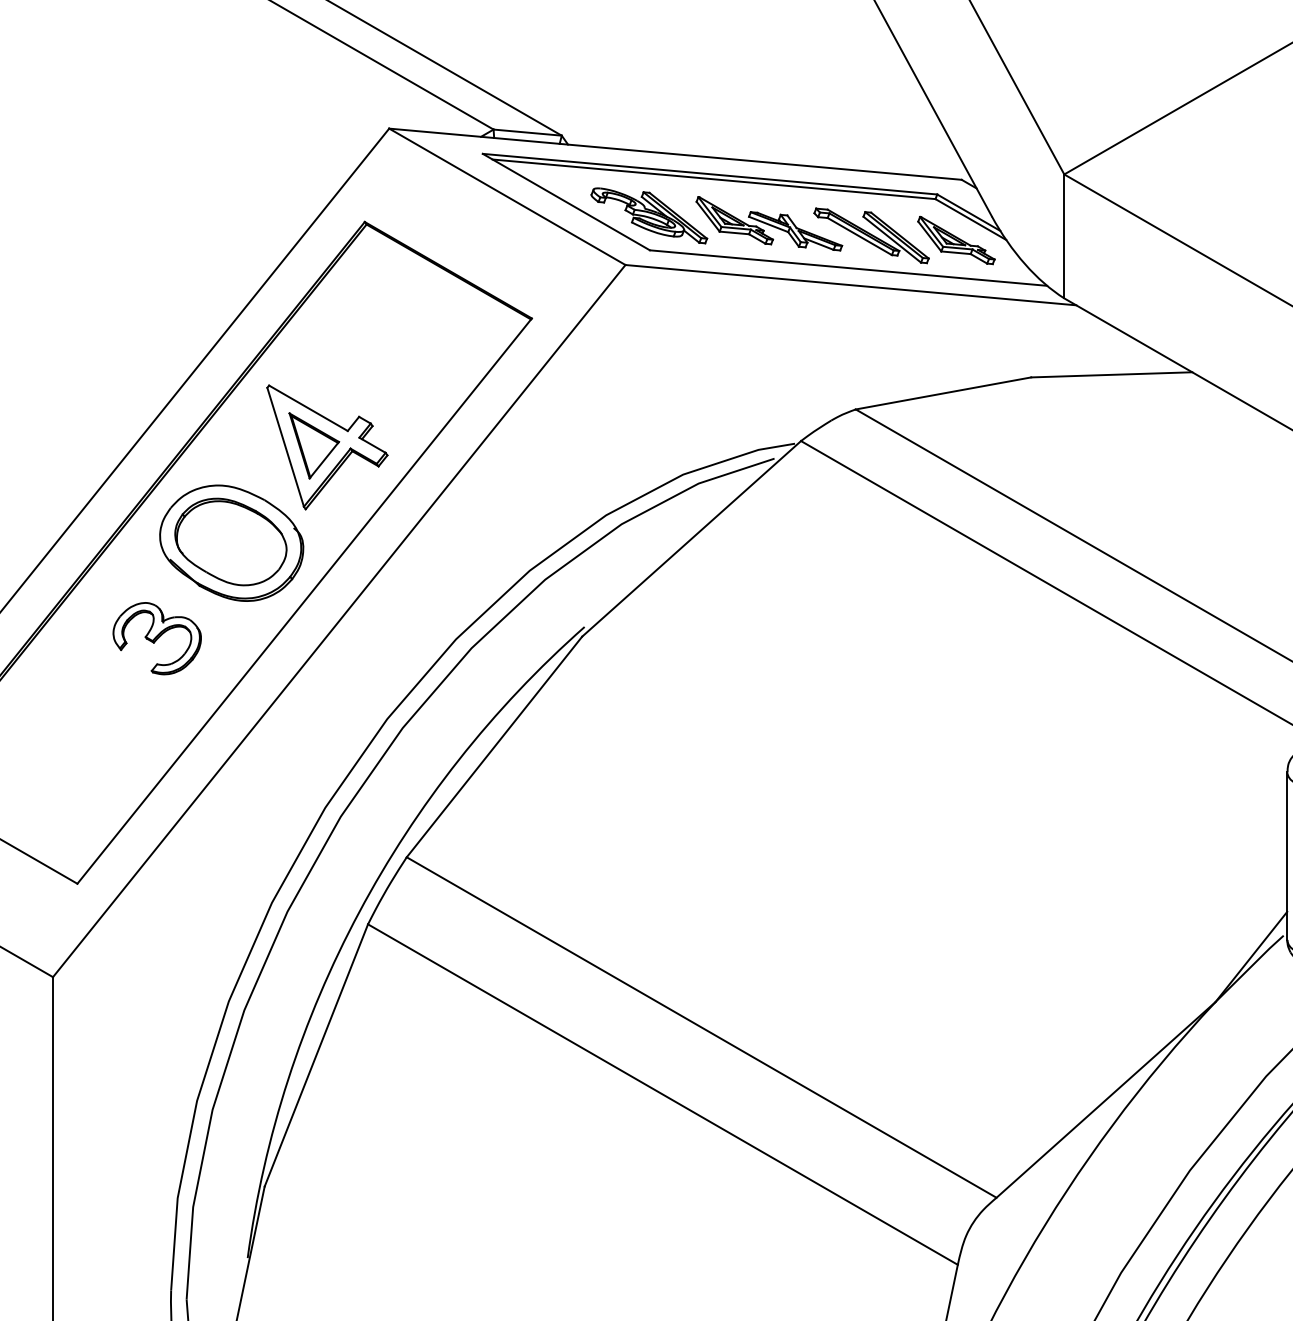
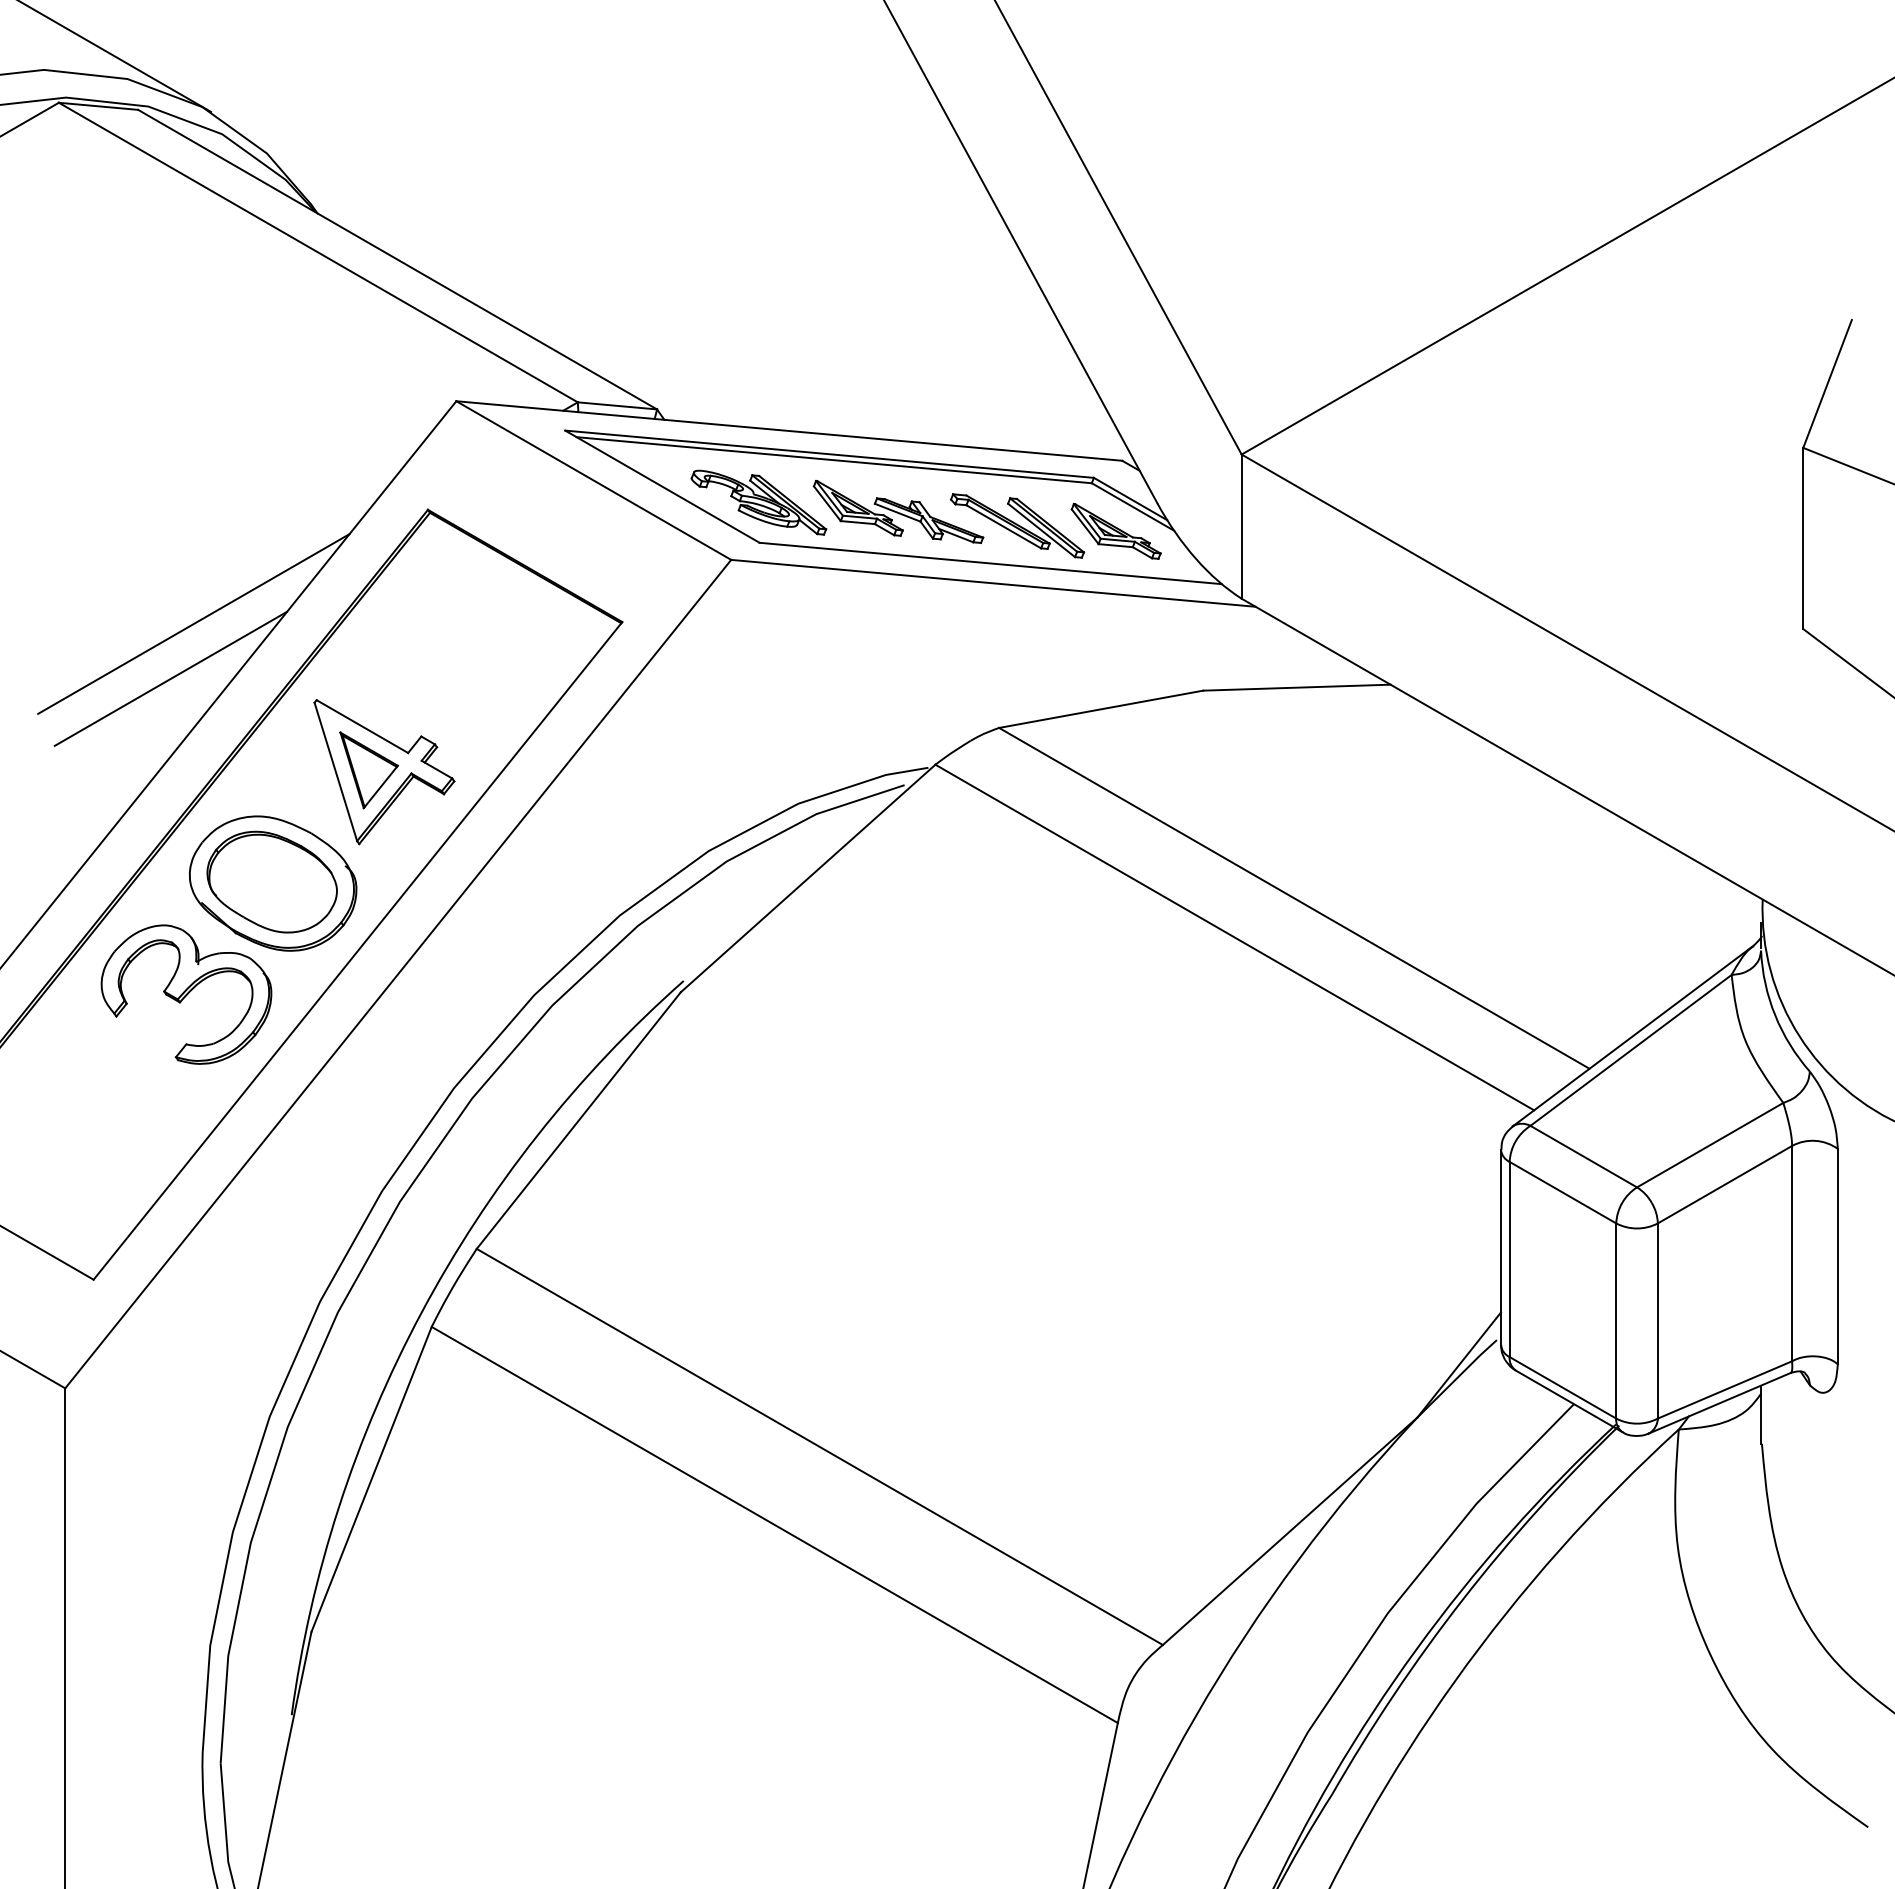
line: (163, 319) -> (193, 623), added
line: (143, 366) -> (170, 678), added
part: (157, 638) -> (186, 994), size x1.67

